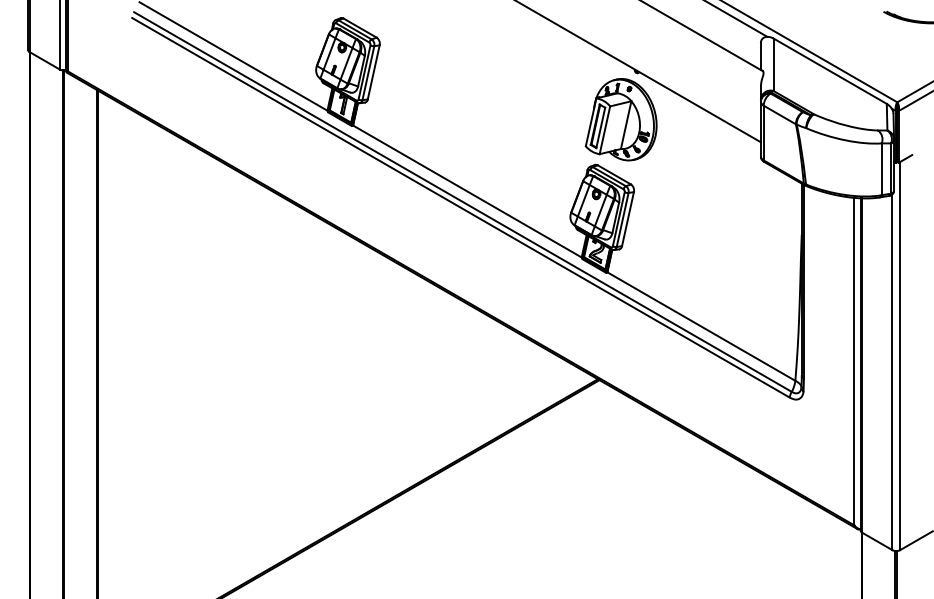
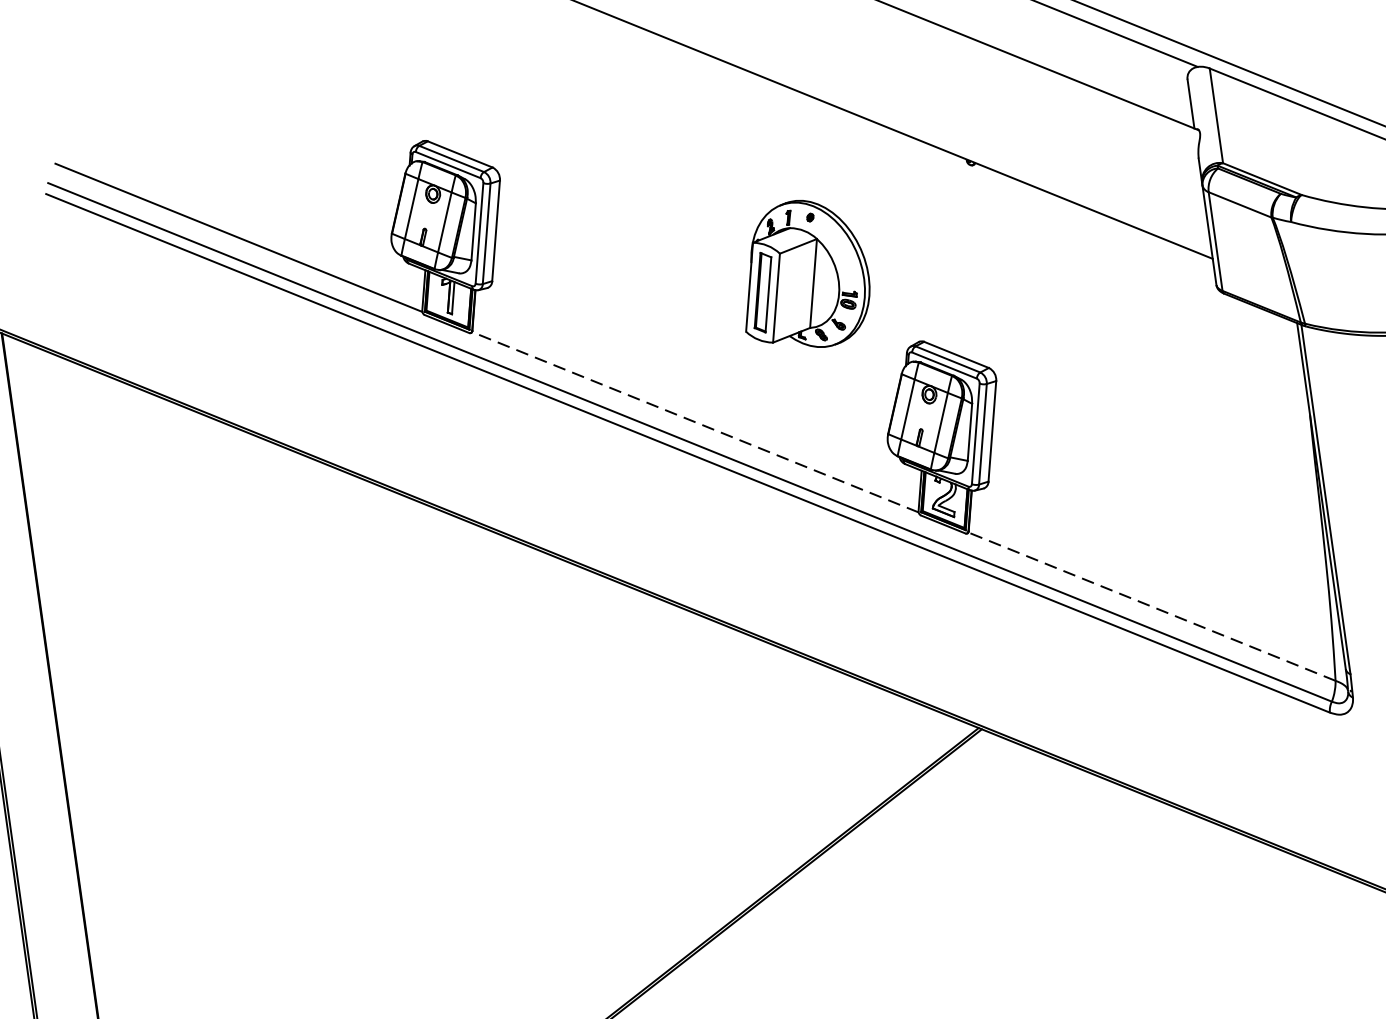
part: (620, 119) -> (801, 274), moved
line: (466, 191) -> (693, 422), solid -> dashed
line: (701, 326) -> (1152, 606), solid -> dashed

